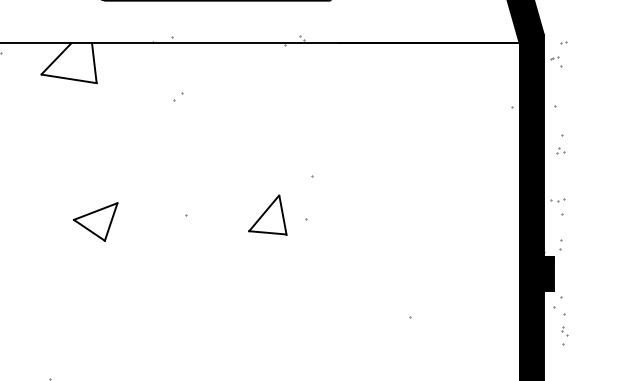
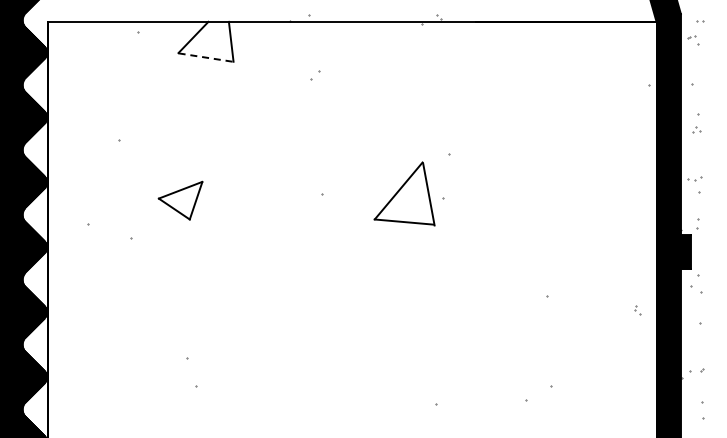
line: (69, 78) -> (206, 57), solid -> dashed
part: (267, 214) -> (404, 193), size x1.6
part: (95, 221) -> (180, 200), moved
part: (564, 331) -> (637, 310), moved

